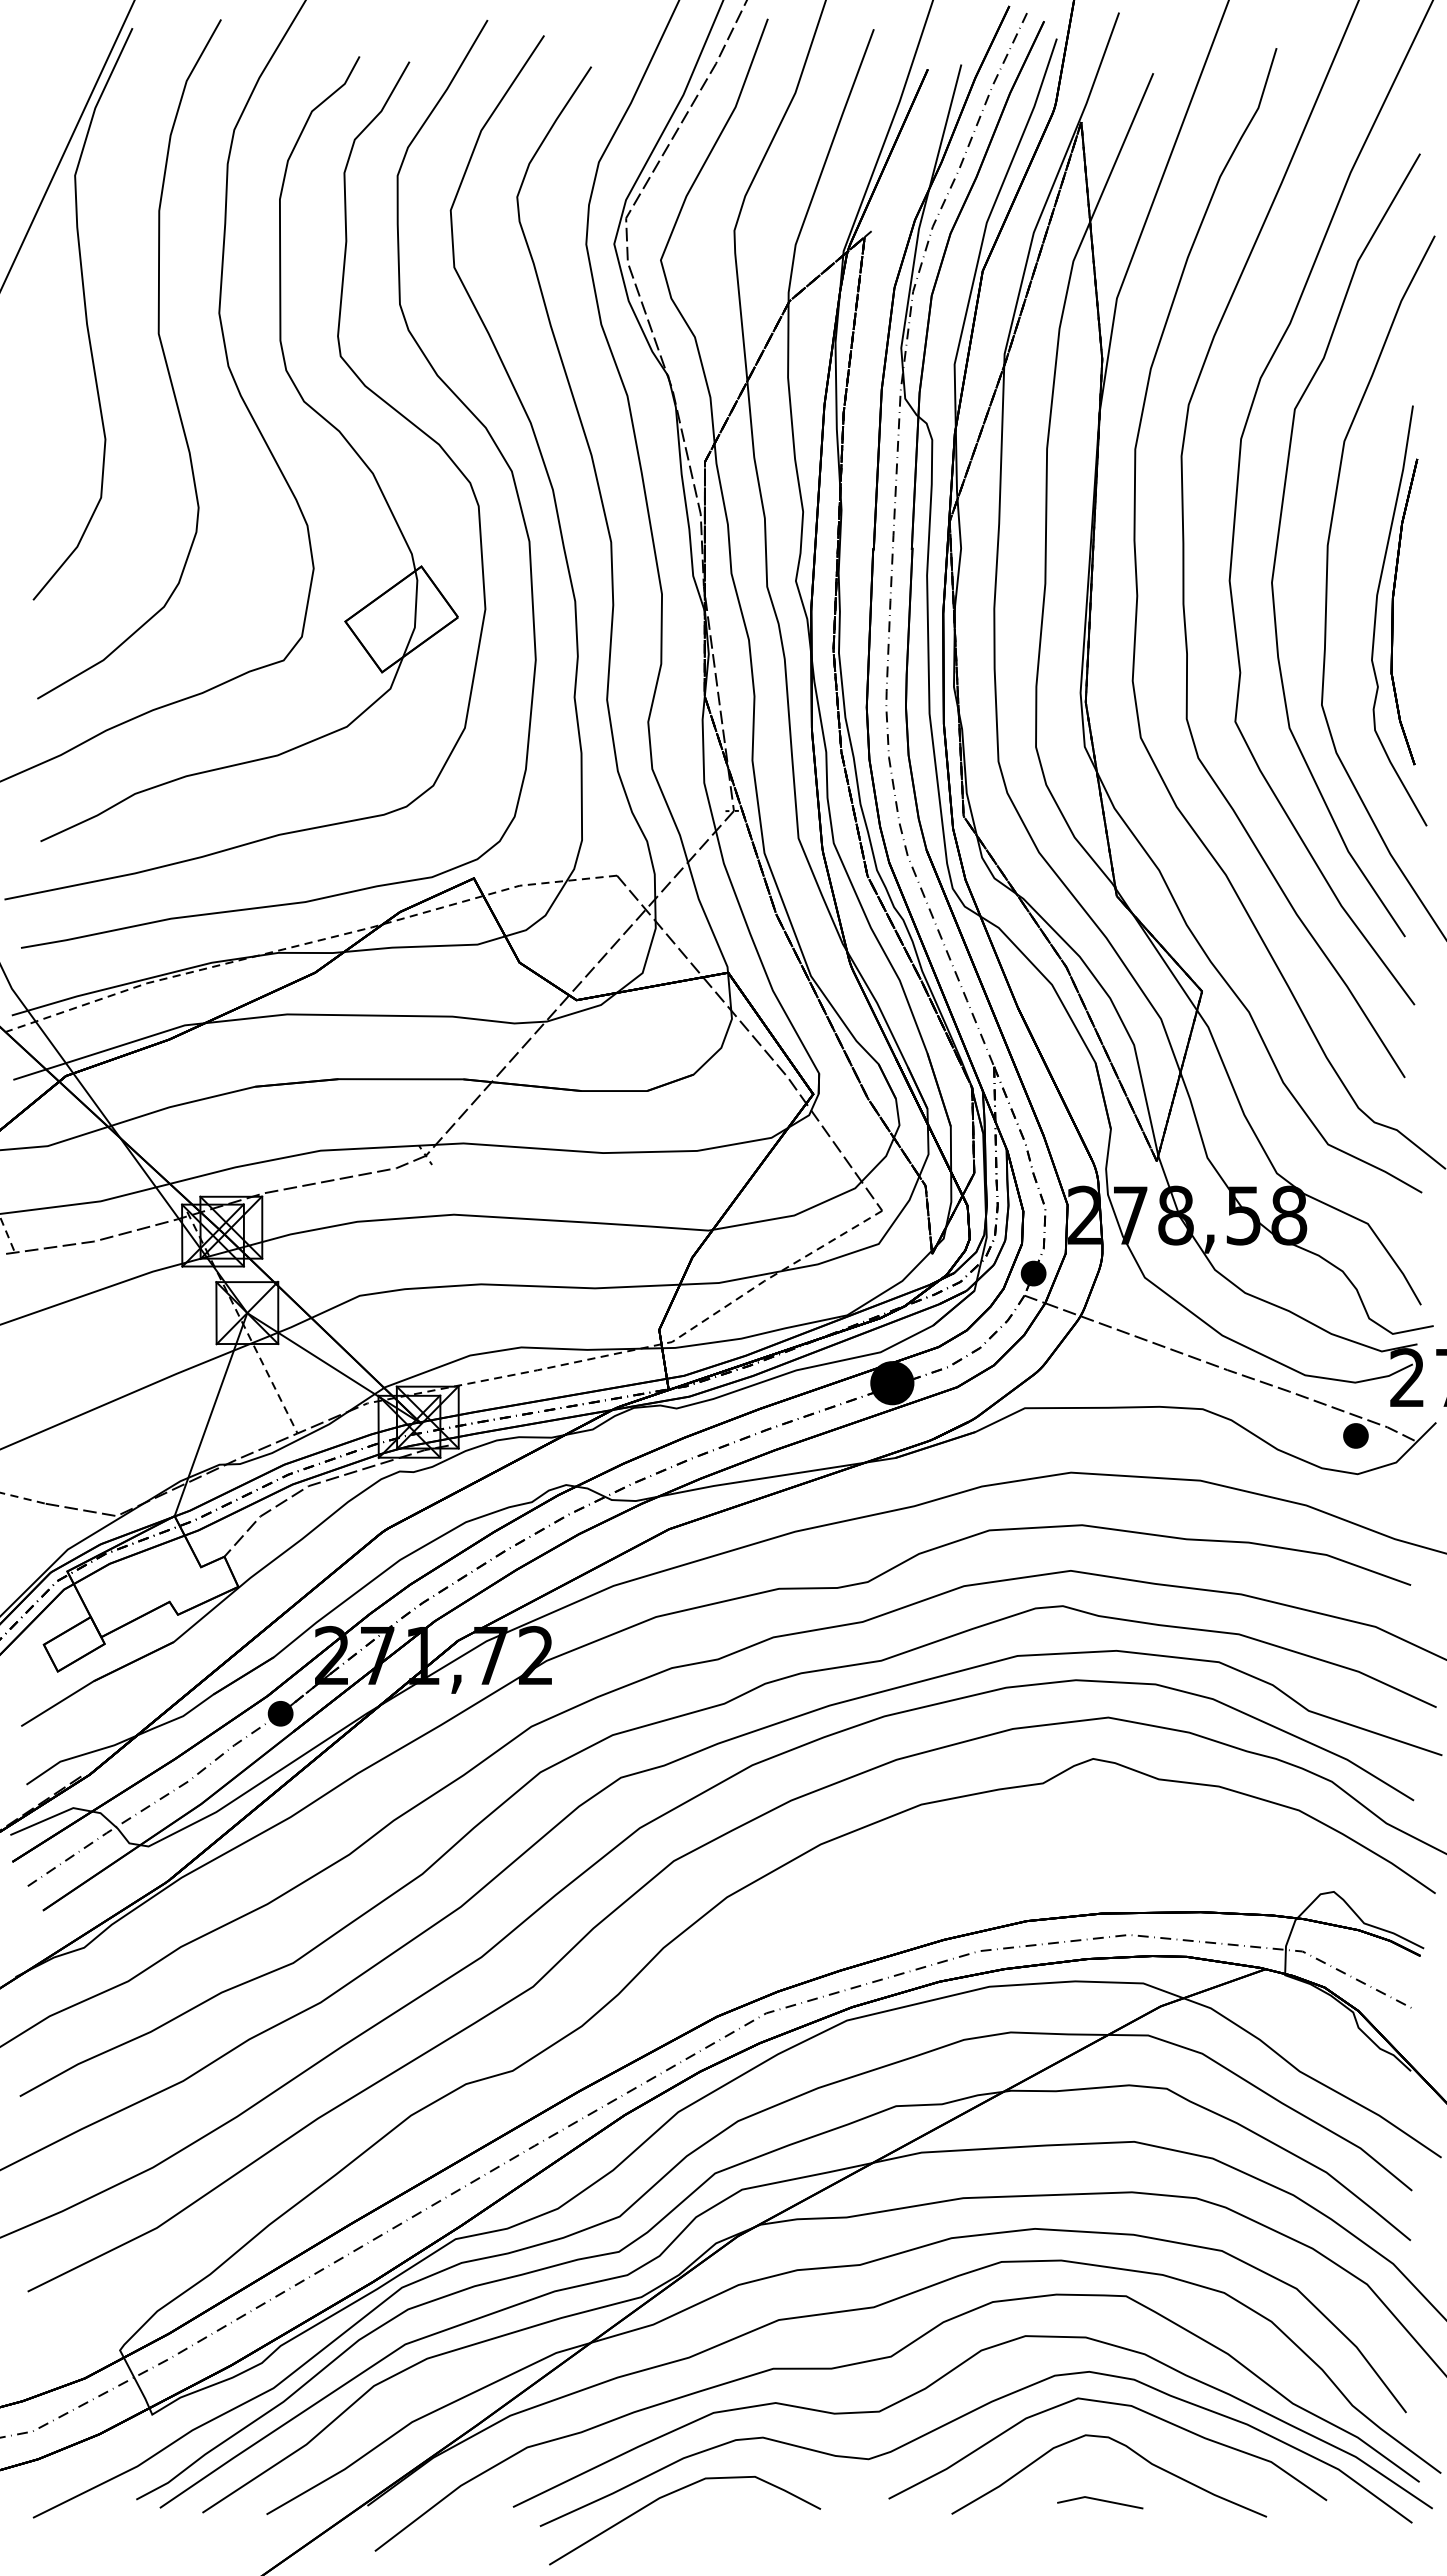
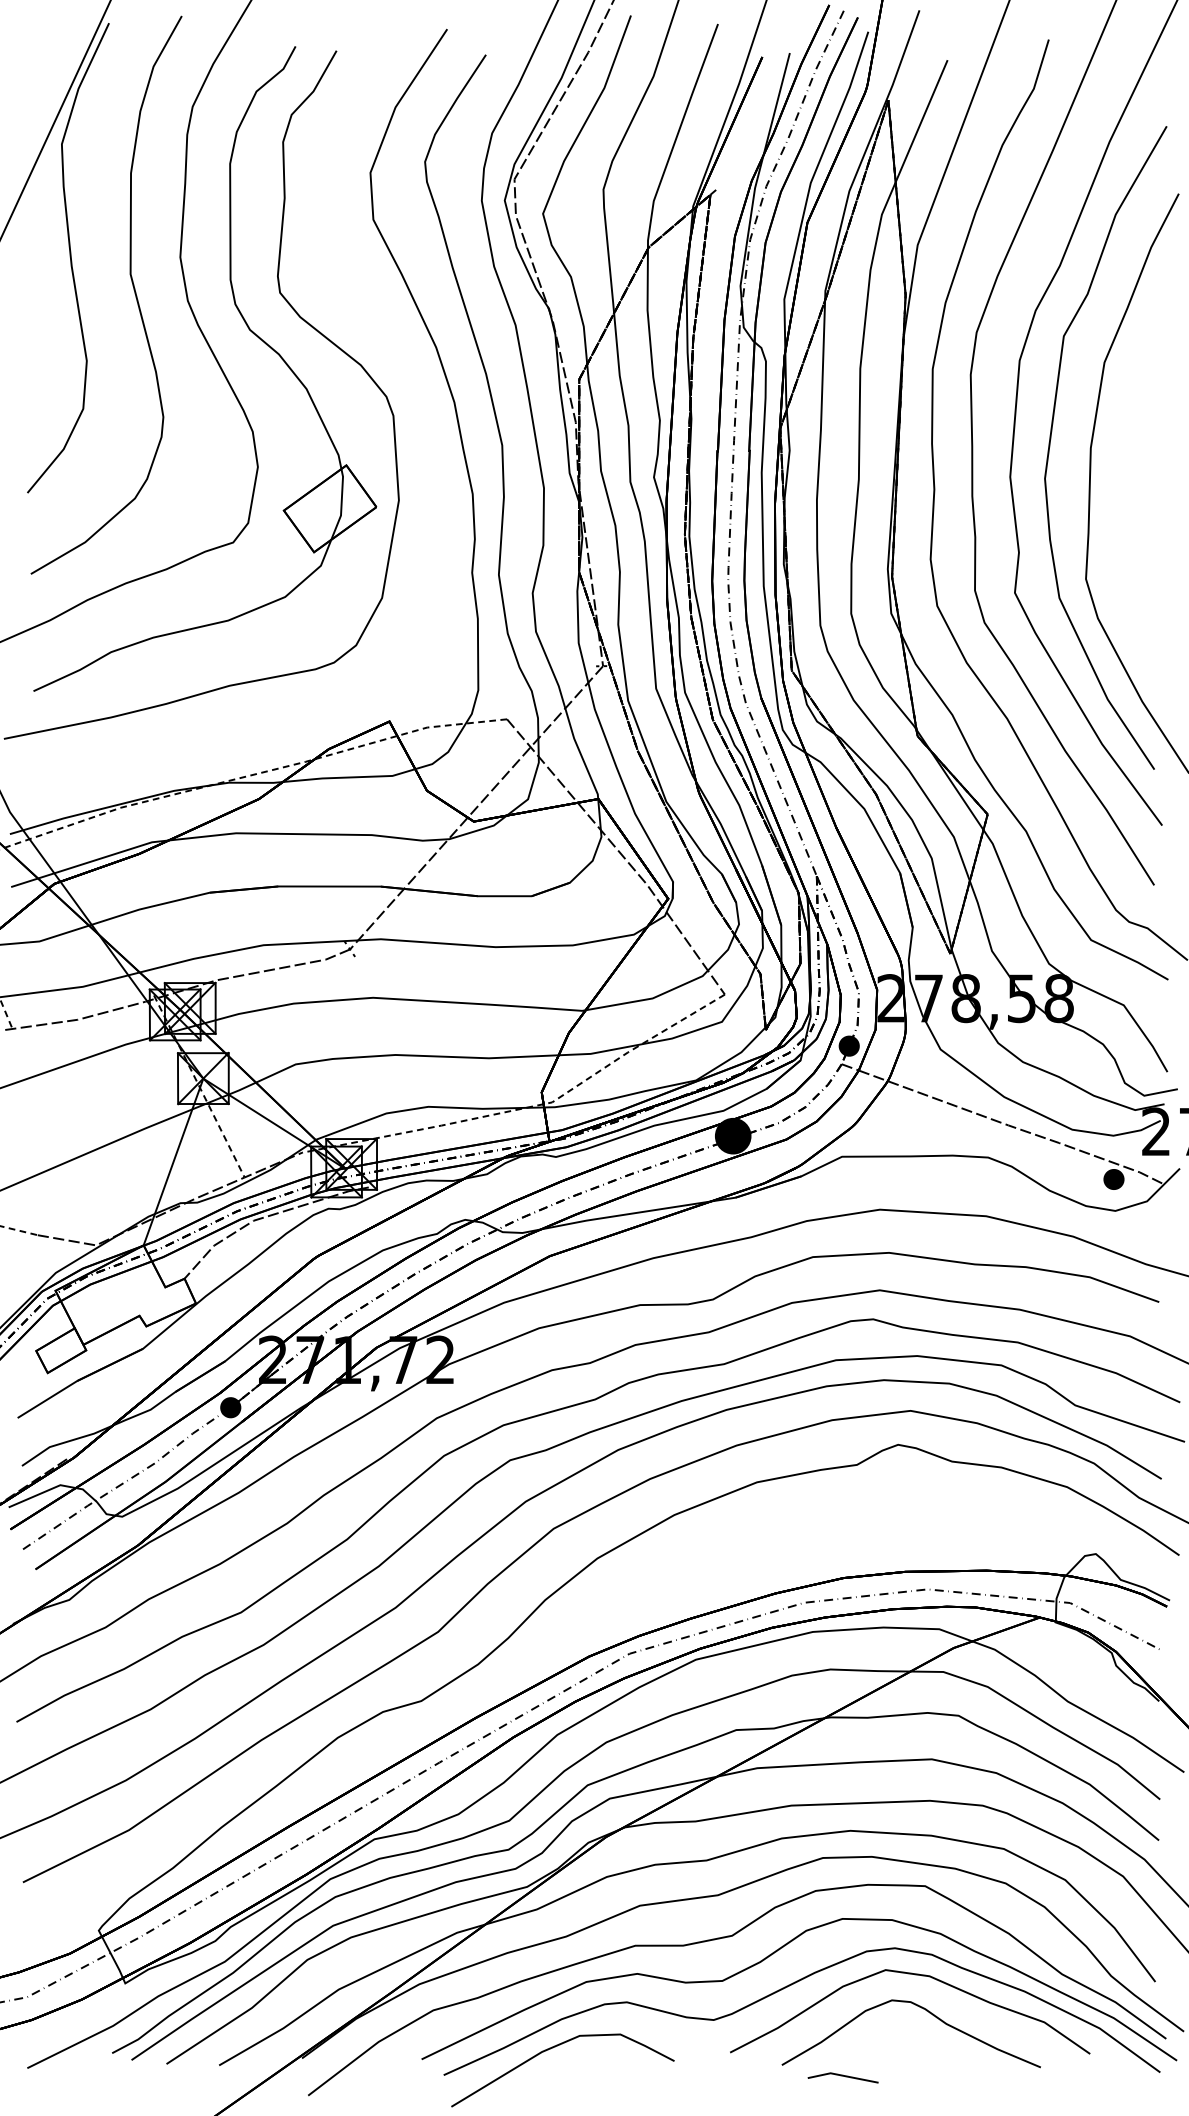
curve: (435, 374) -> (357, 307), removed
part: (1399, 615) -> (1149, 505), removed
line: (1101, 2501) -> (844, 2076), moved

